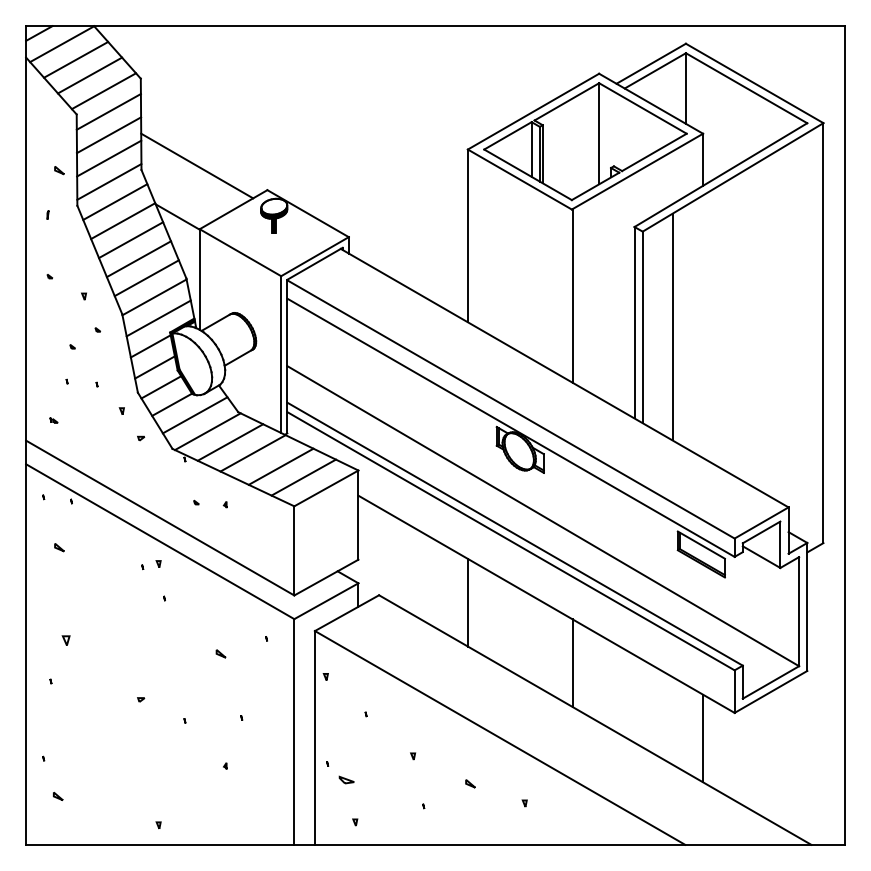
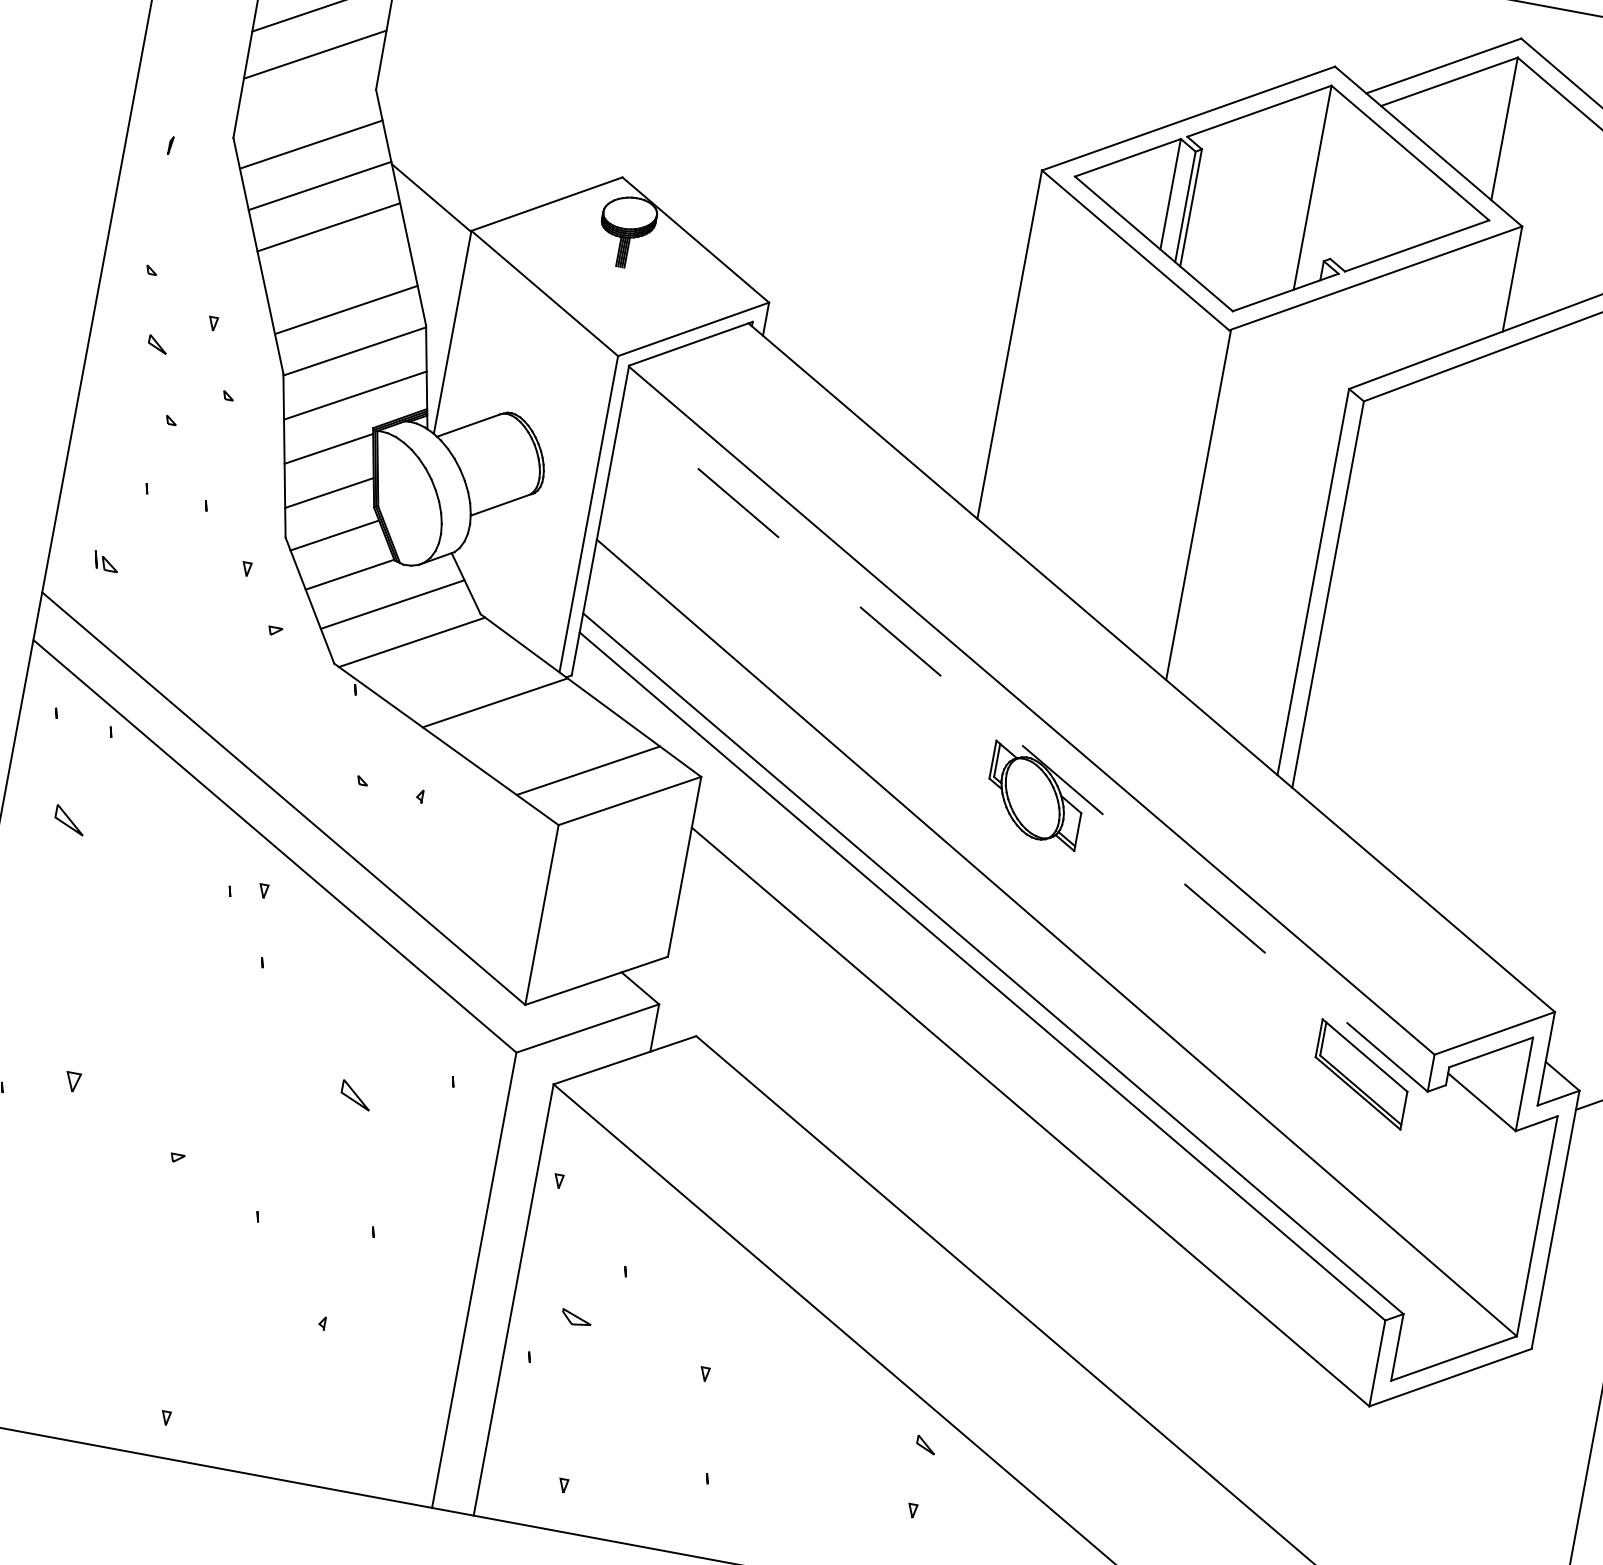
line: (197, 165) -> (490, 101), removed
part: (59, 170) -> (157, 344), moved
line: (109, 181) -> (307, 100), removed
line: (138, 259) -> (336, 269), removed
line: (672, 326) -> (1388, 603), removed
part: (53, 420) -> (104, 562), size x1.6
line: (510, 427) -> (1024, 746), solid -> dashed
line: (230, 442) -> (453, 672), removed
line: (280, 466) -> (545, 739), removed
part: (59, 547) -> (69, 820), size x1.6
line: (467, 602) -> (871, 1083), removed
part: (65, 640) -> (71, 1081), moved
part: (220, 653) -> (354, 1094), size x1.6
line: (572, 663) -> (1060, 1246), removed
line: (703, 738) -> (1297, 1446), removed
part: (346, 779) -> (576, 1316), moved
part: (470, 783) -> (926, 1444), moved

